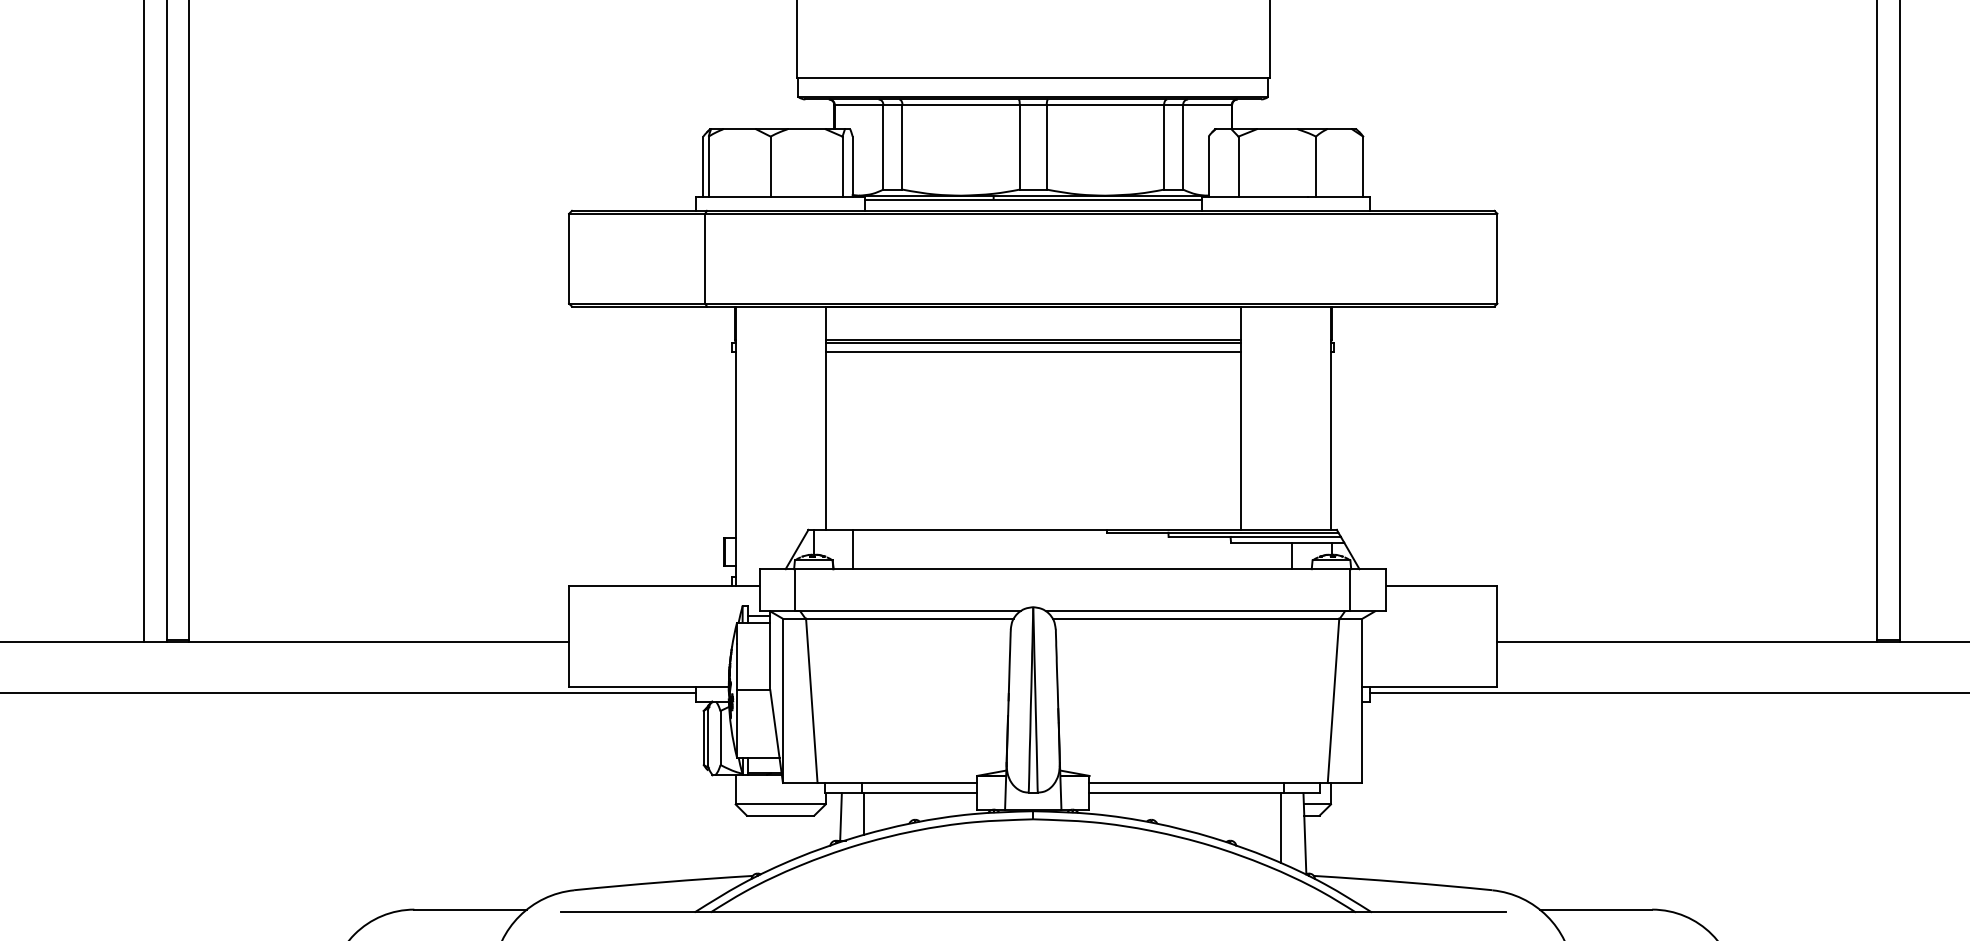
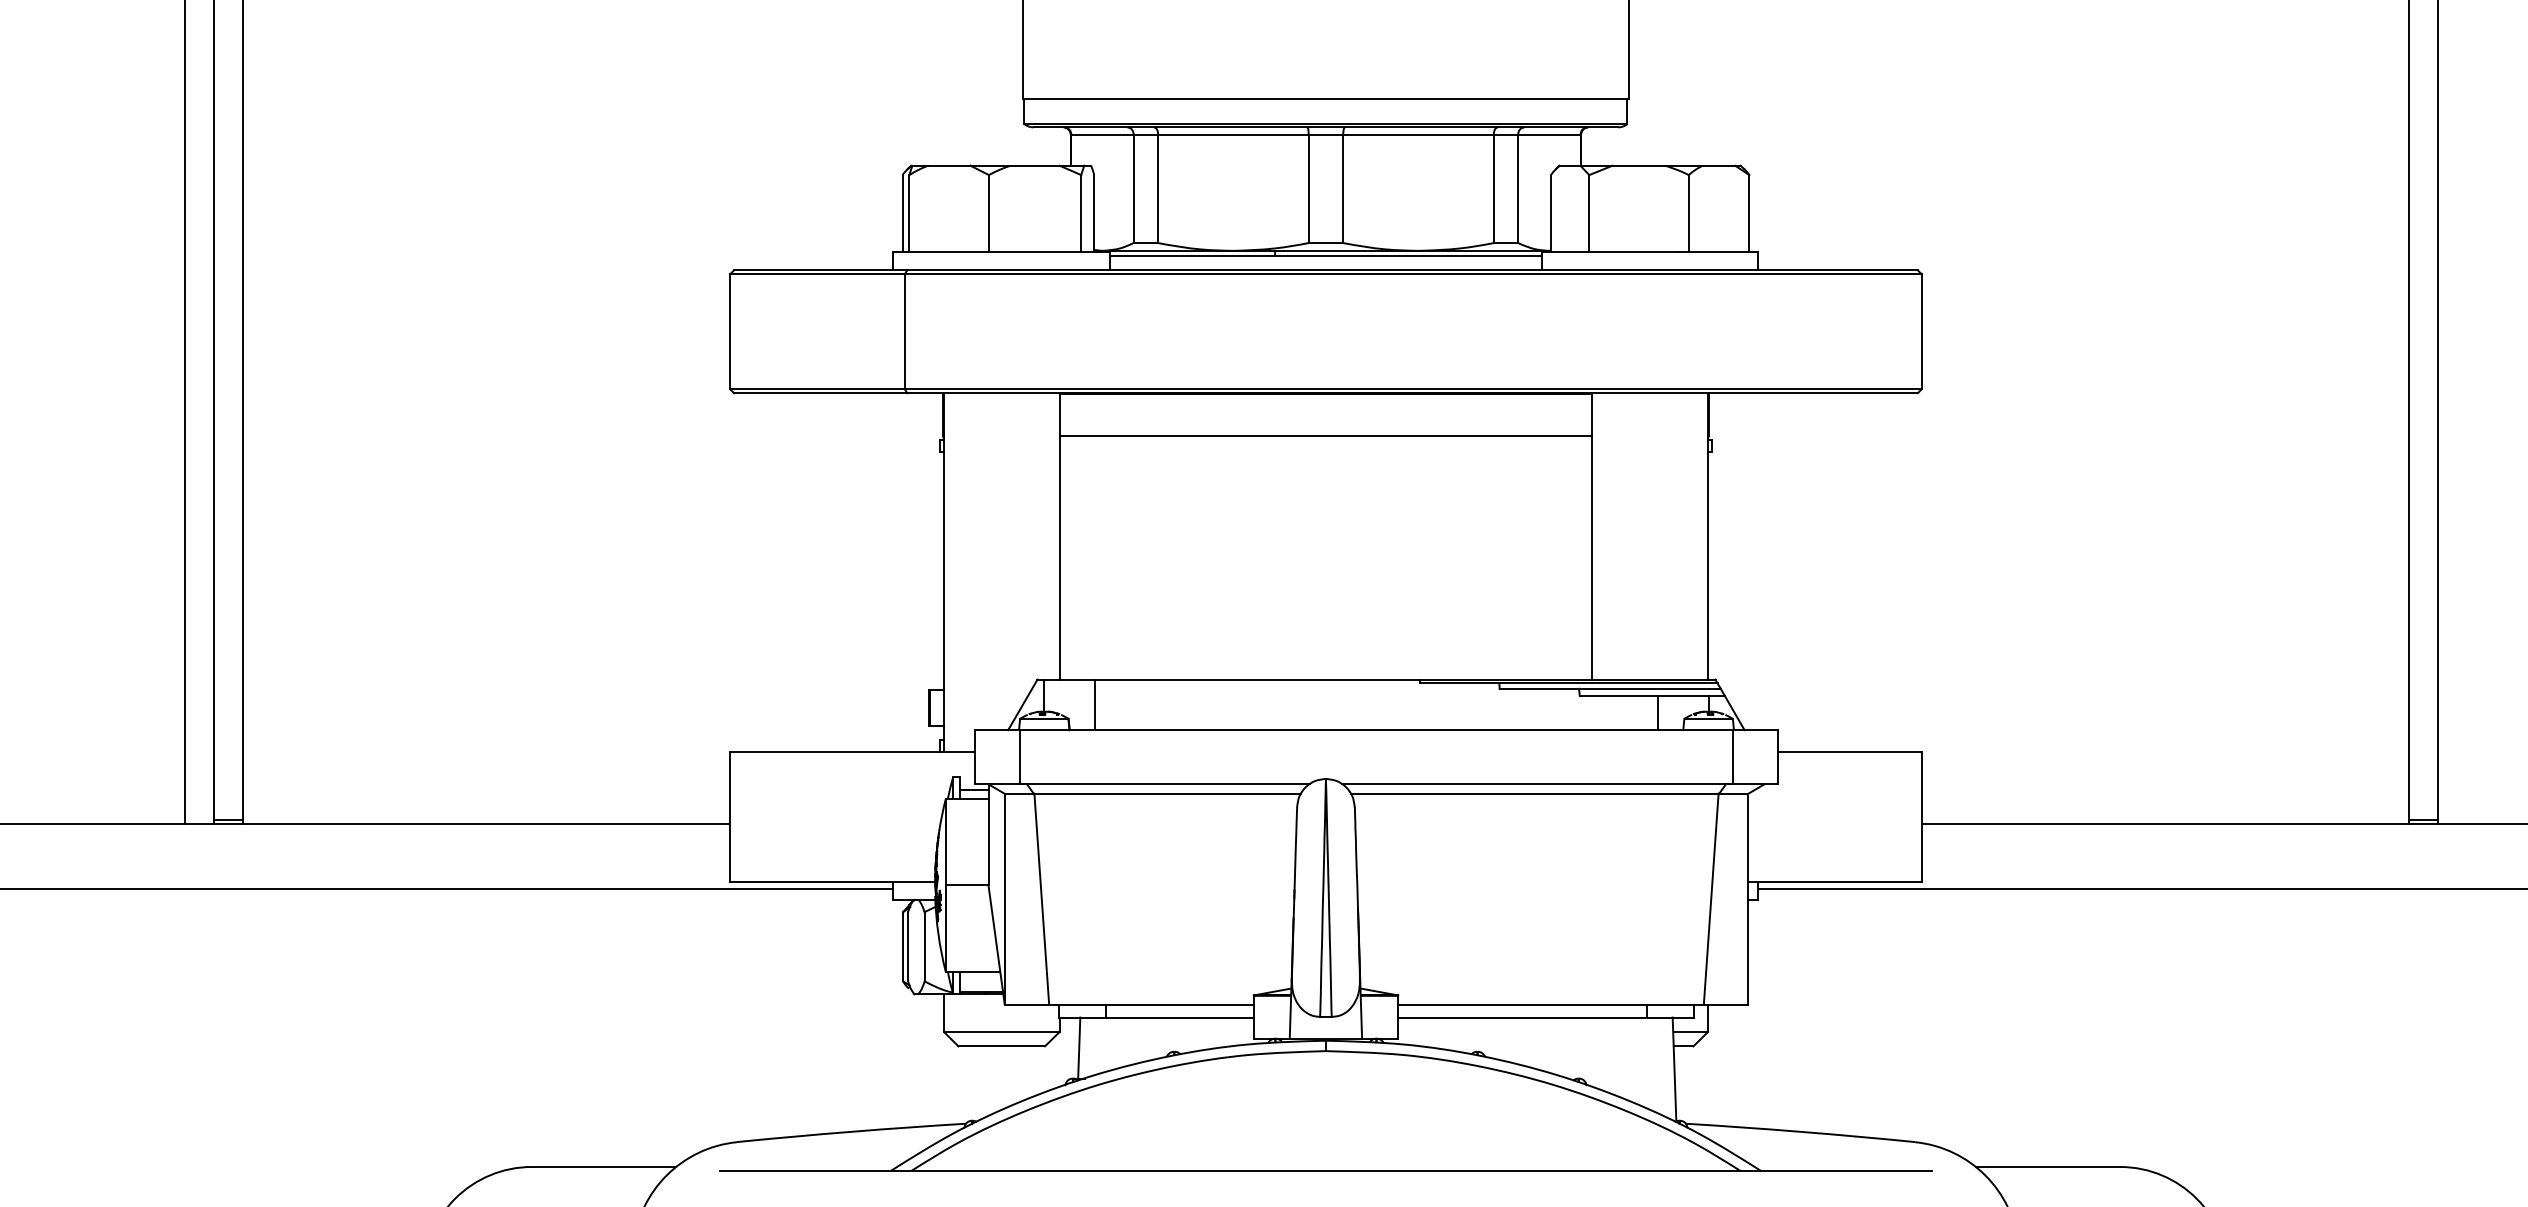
line: (1032, 342) -> (1325, 439), removed
line: (1032, 352) -> (1325, 451), removed
line: (864, 814) -> (1109, 1044), removed
line: (1280, 828) -> (1643, 1062), removed

